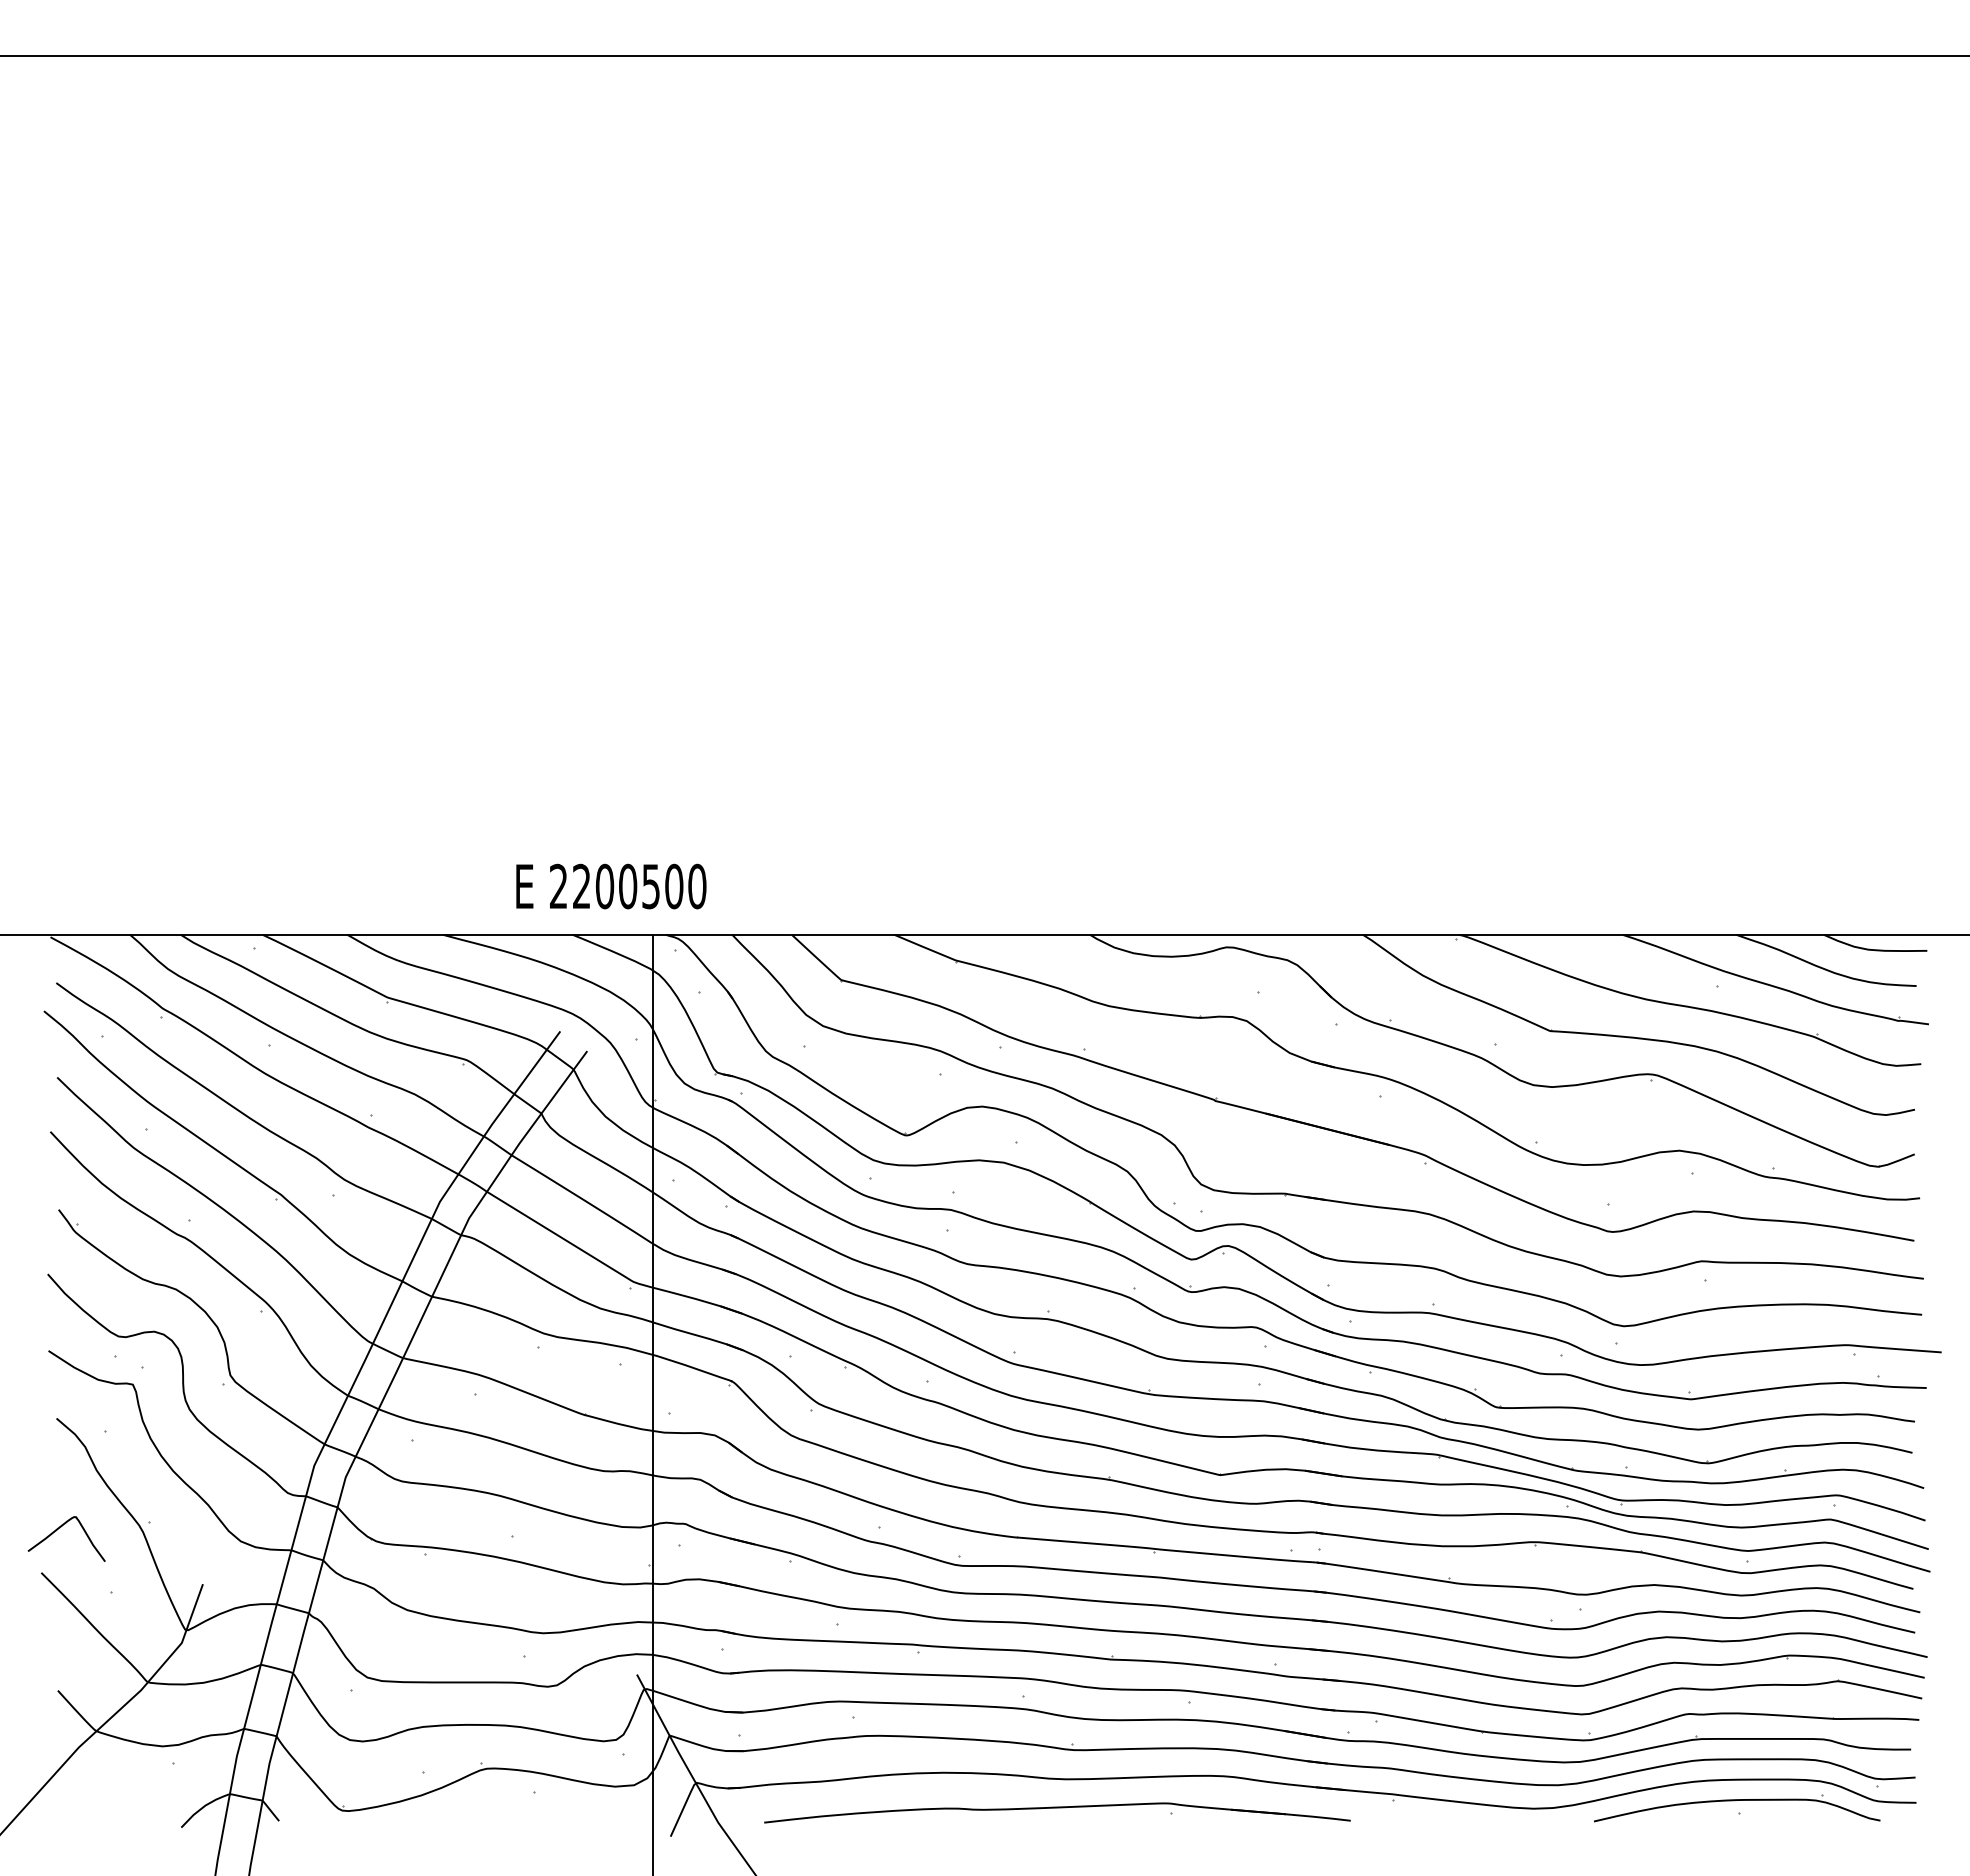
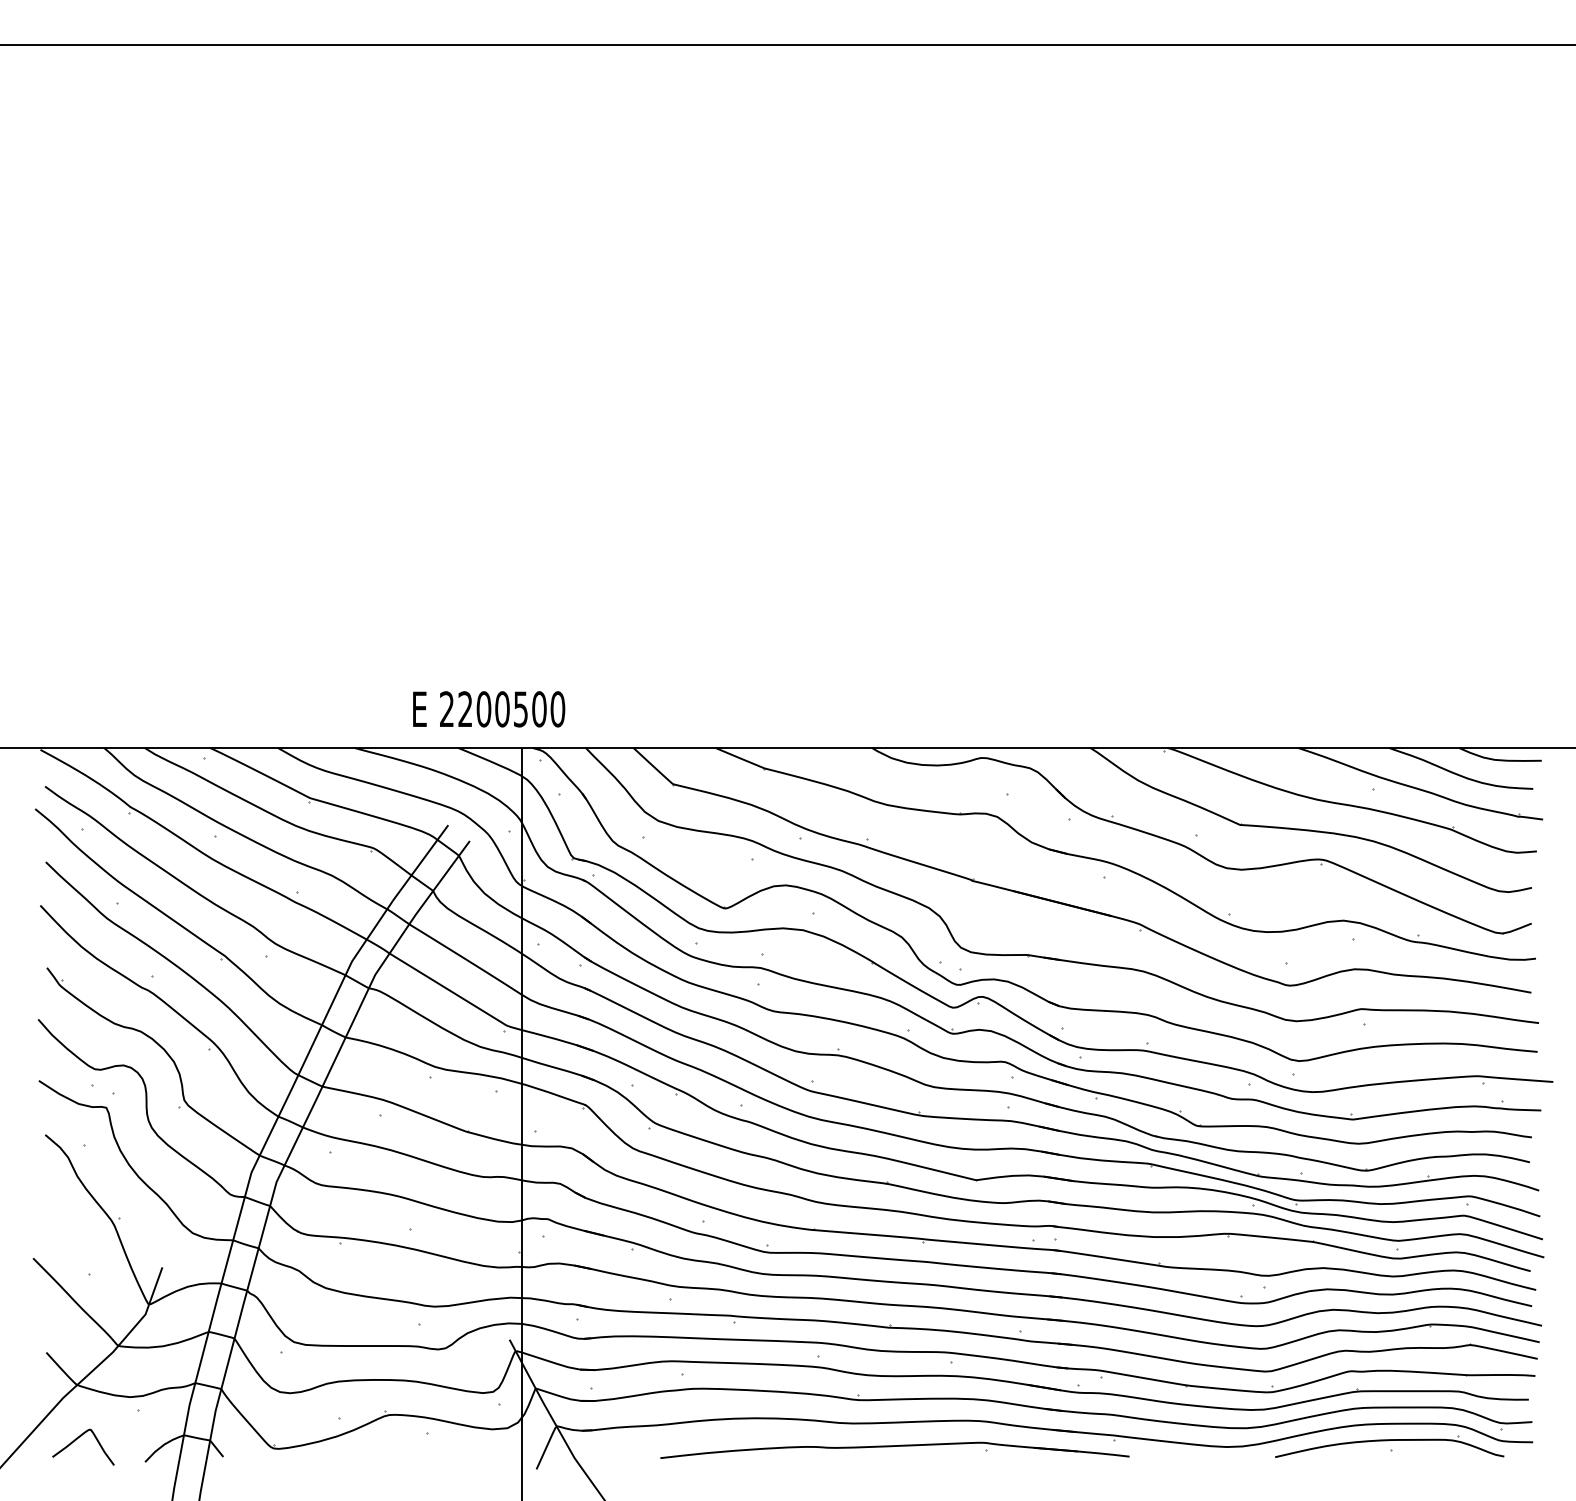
part: (59, 1529) -> (77, 1439), moved
part: (1056, 1811) -> (894, 1449), moved

